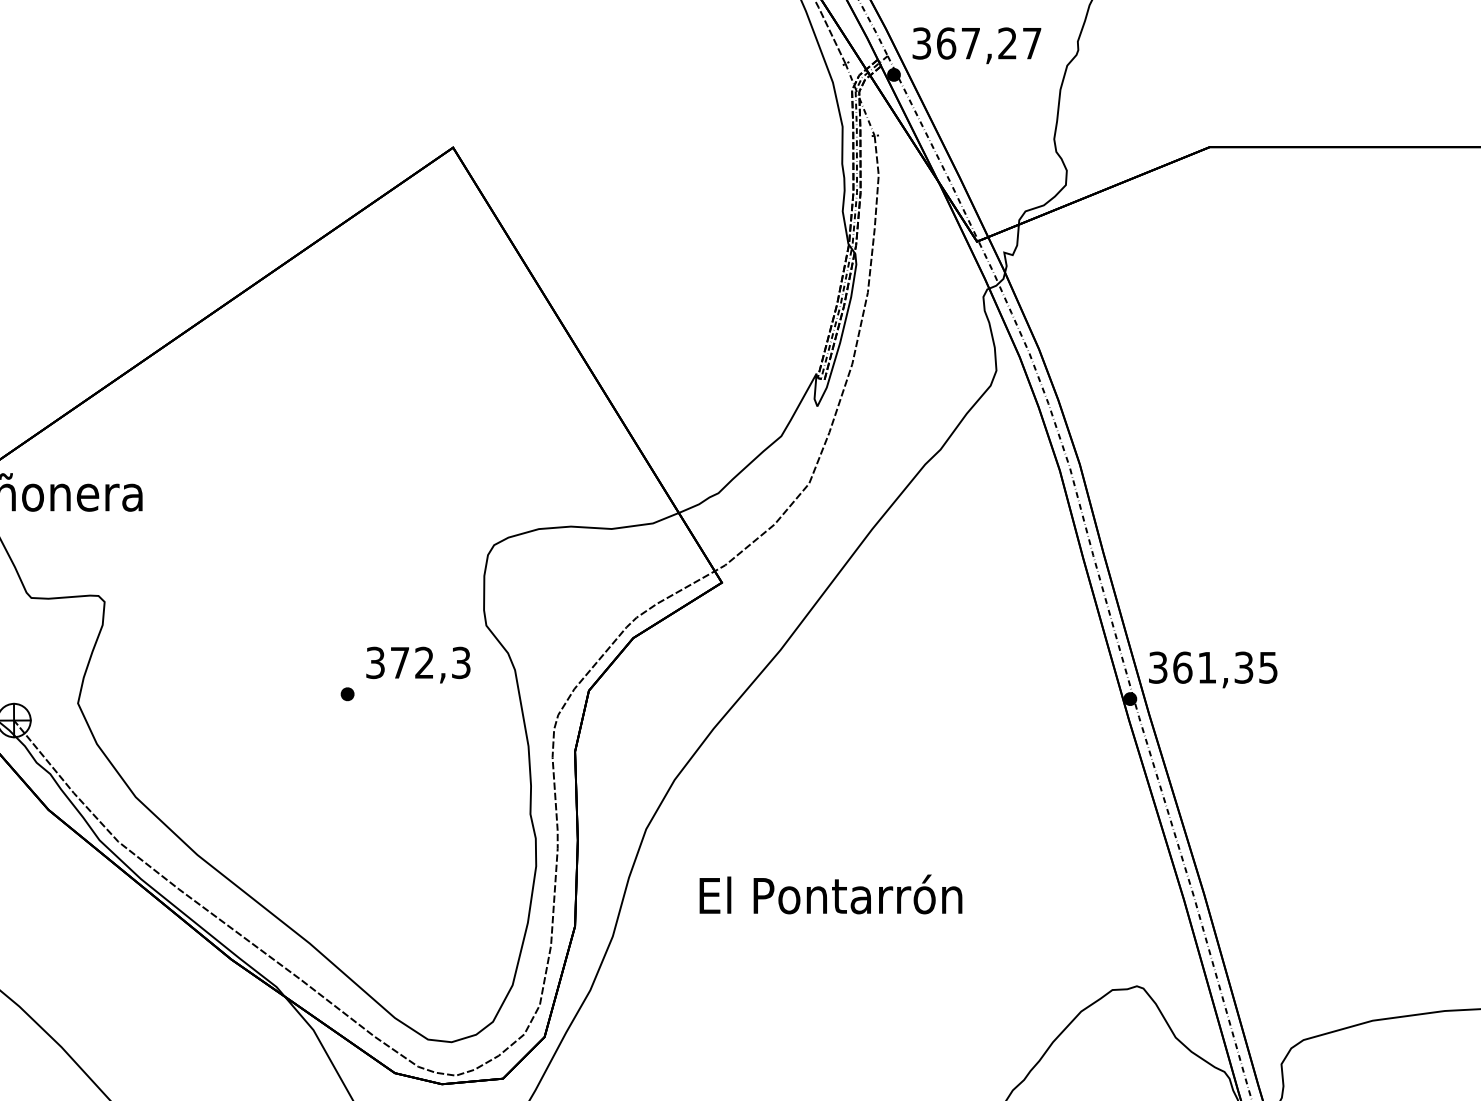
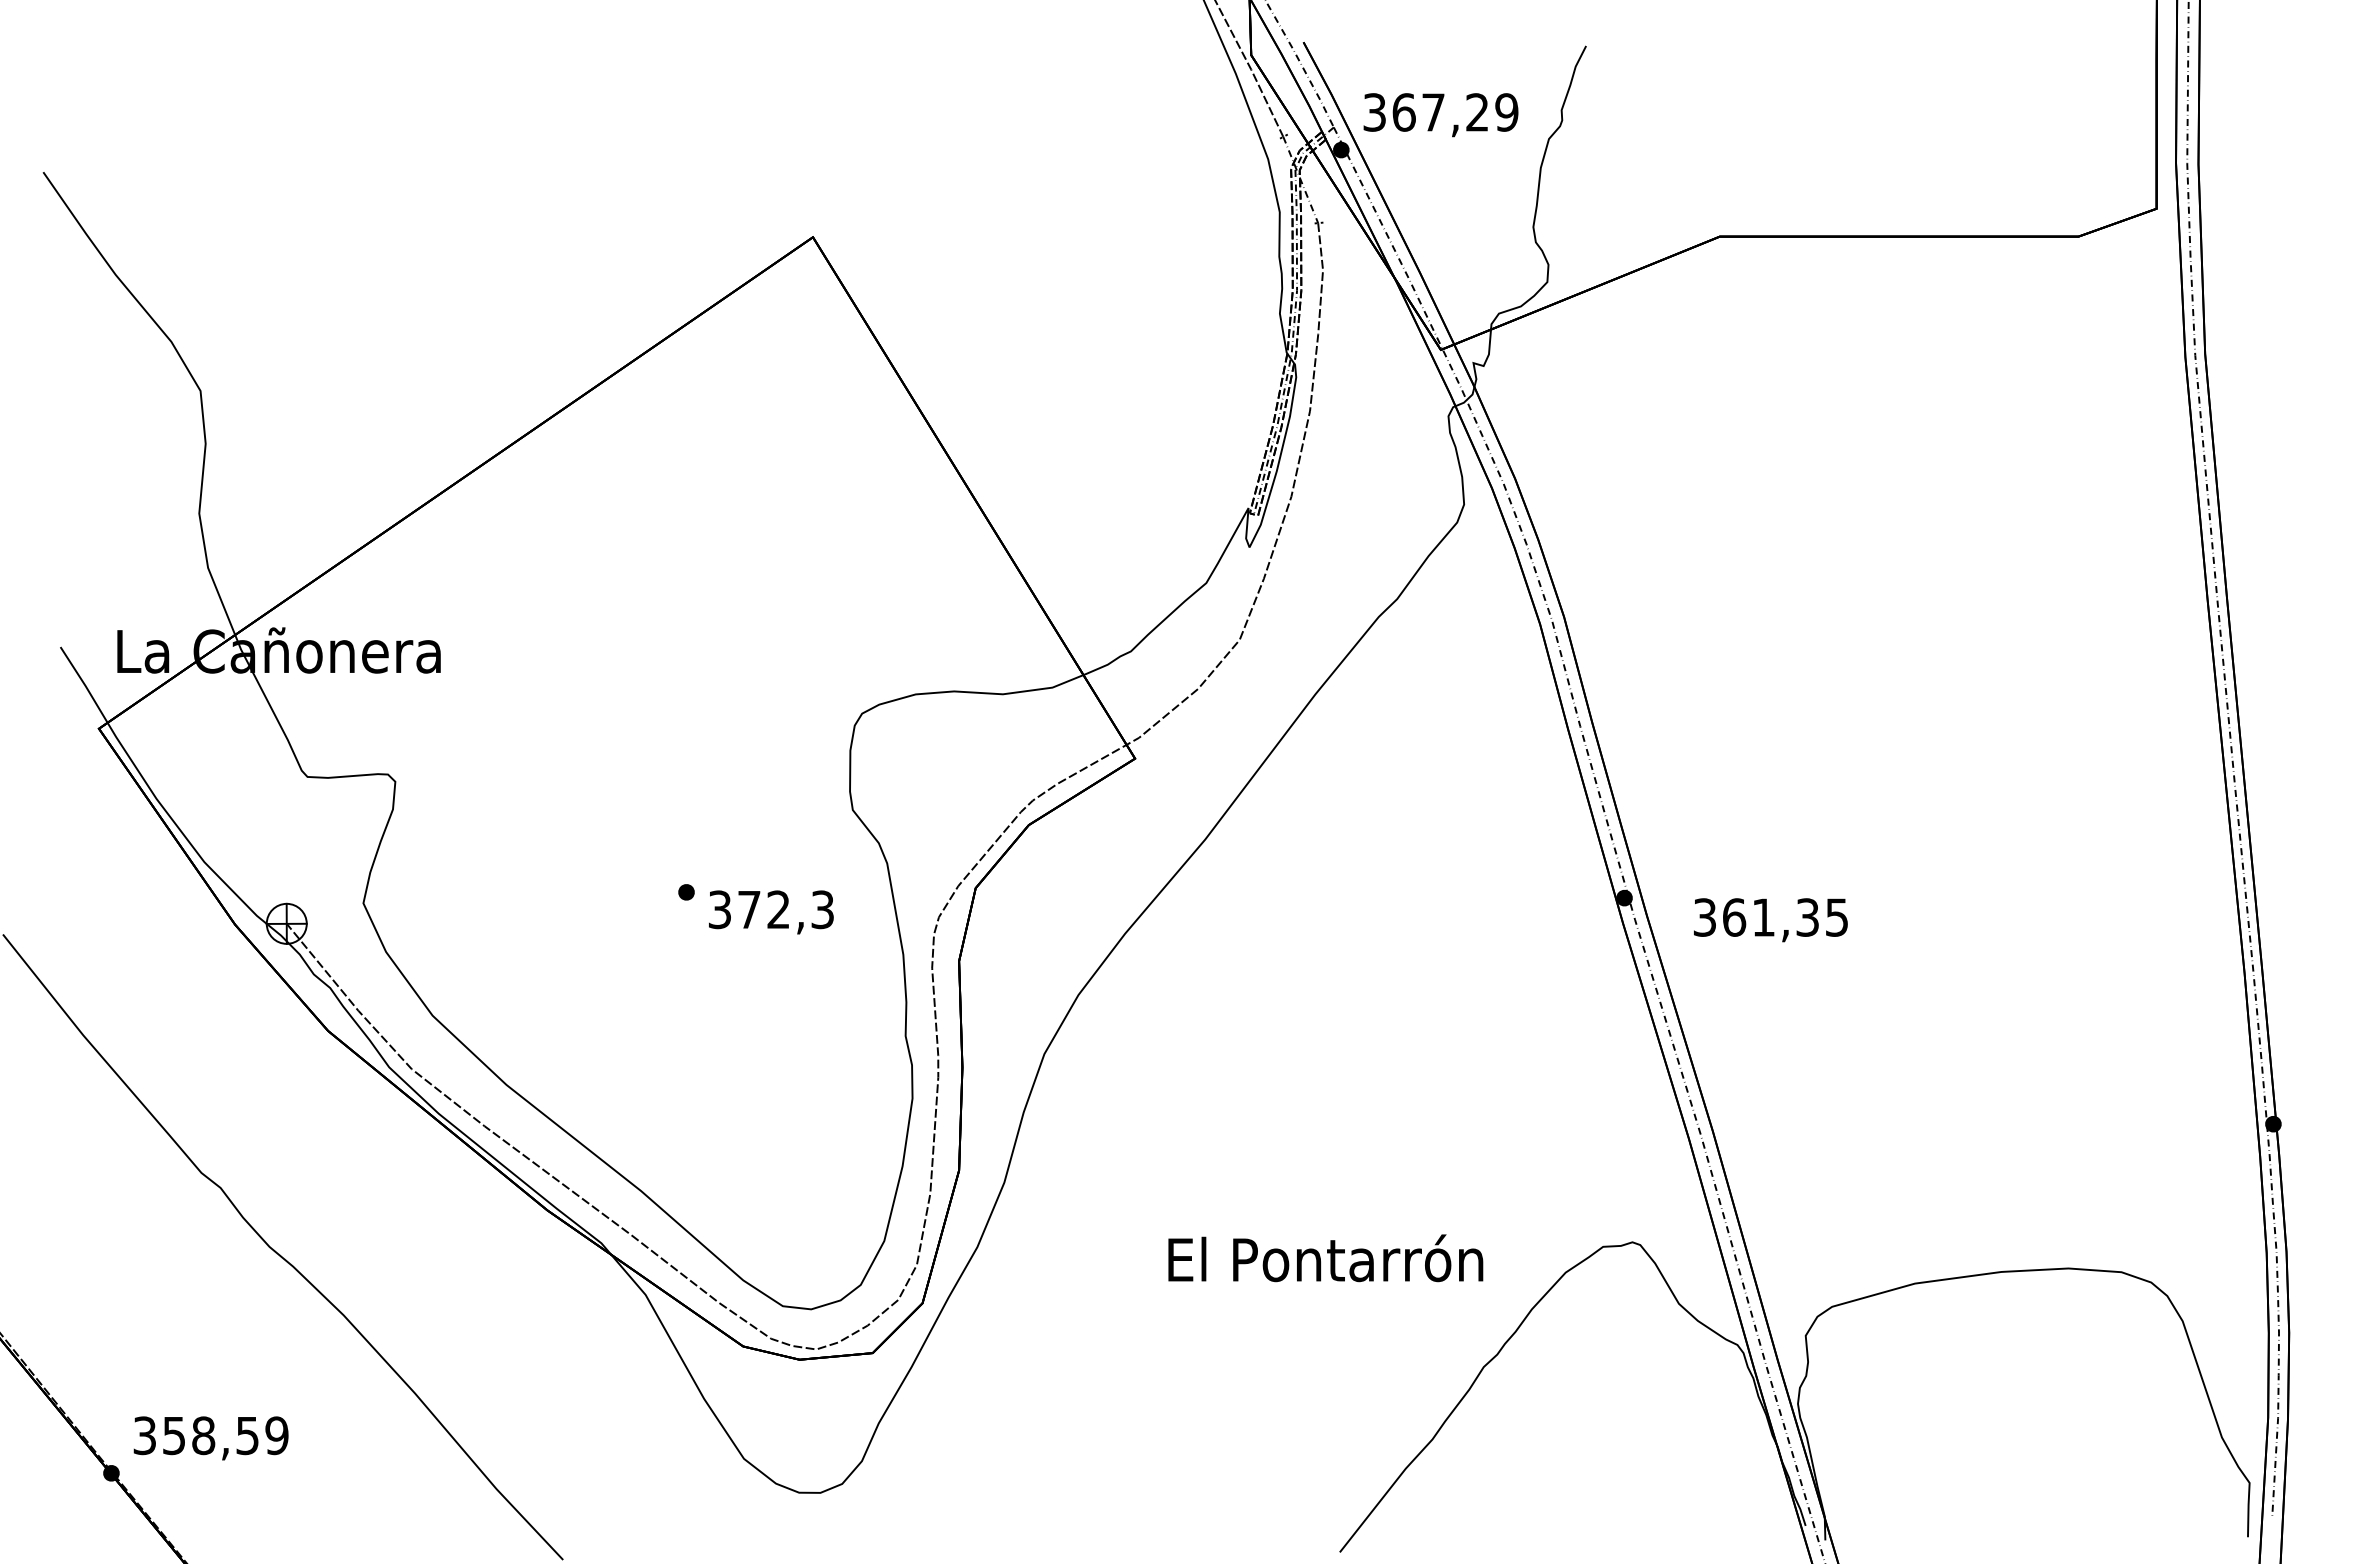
text: (1031, 43) -> (1506, 112), 367,27 -> 367,29
text: (418, 665) -> (771, 912), moved
text: (1212, 670) -> (1770, 920), moved
text: (830, 894) -> (1325, 1258), moved

